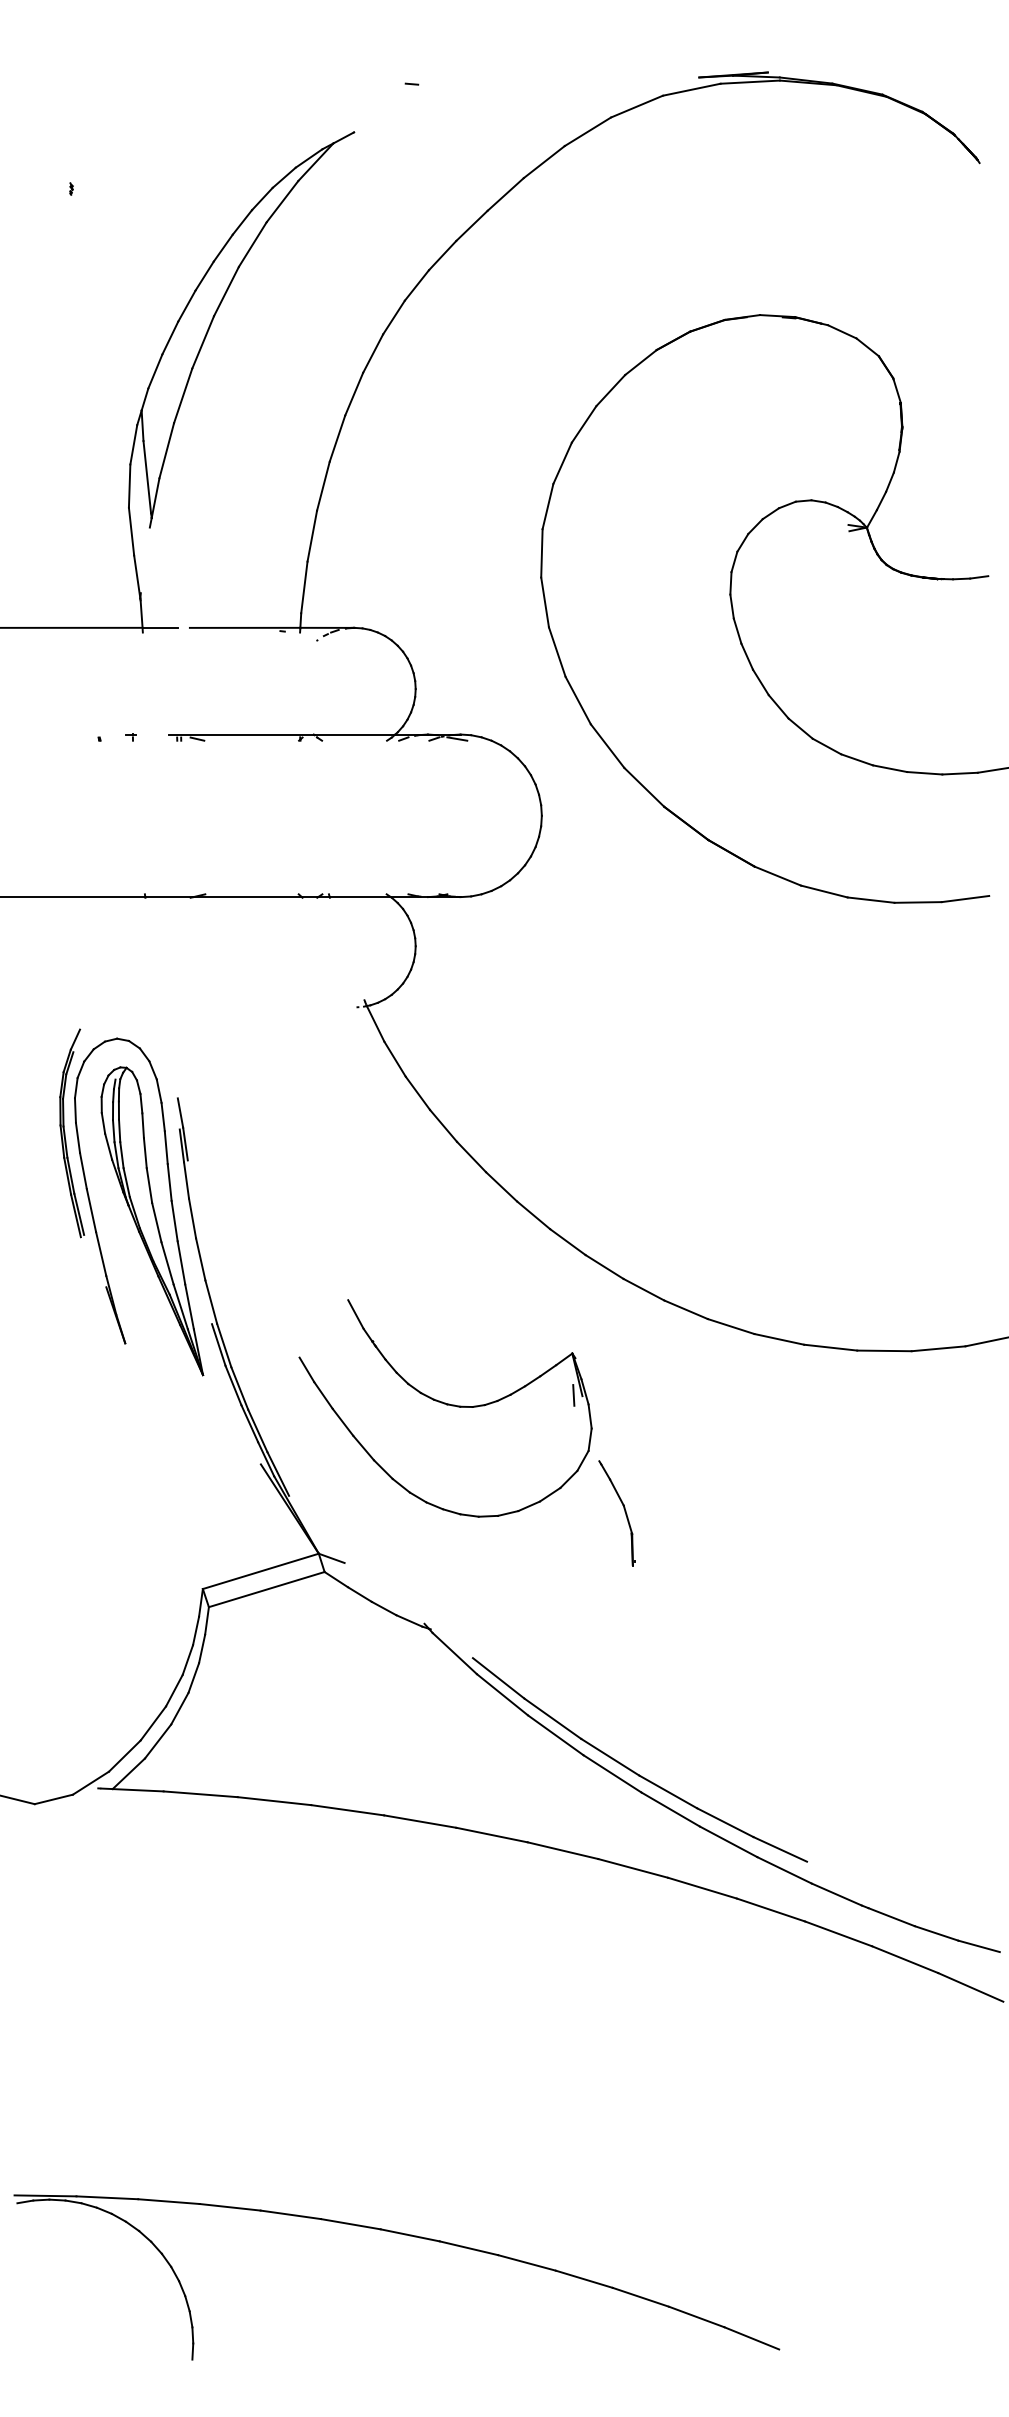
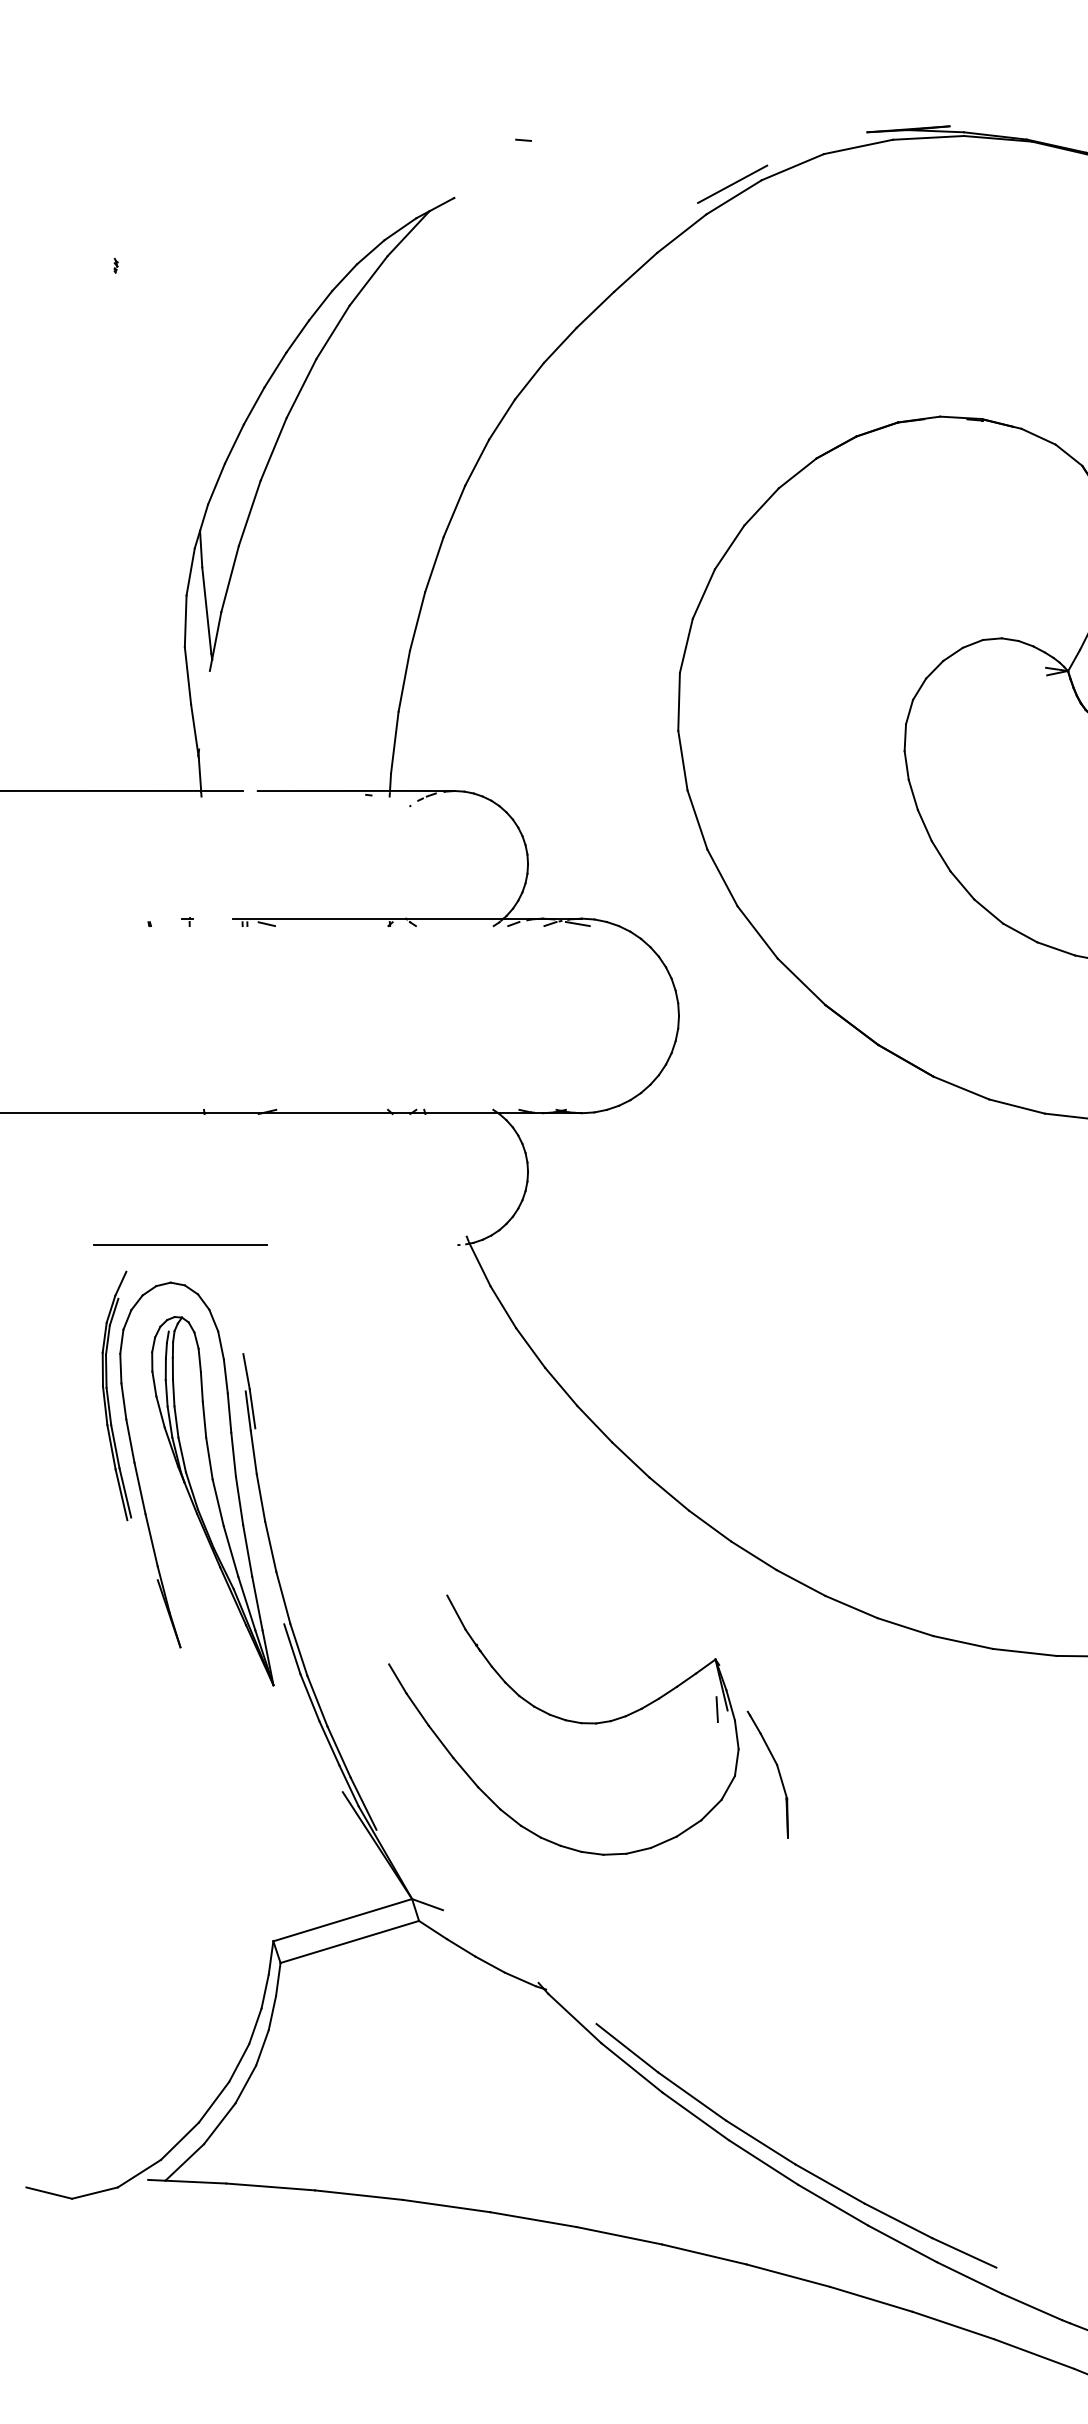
line: (586, 120) -> (732, 183), added
line: (124, 1007) -> (179, 1245), added
part: (624, 1512) -> (777, 1773), moved

